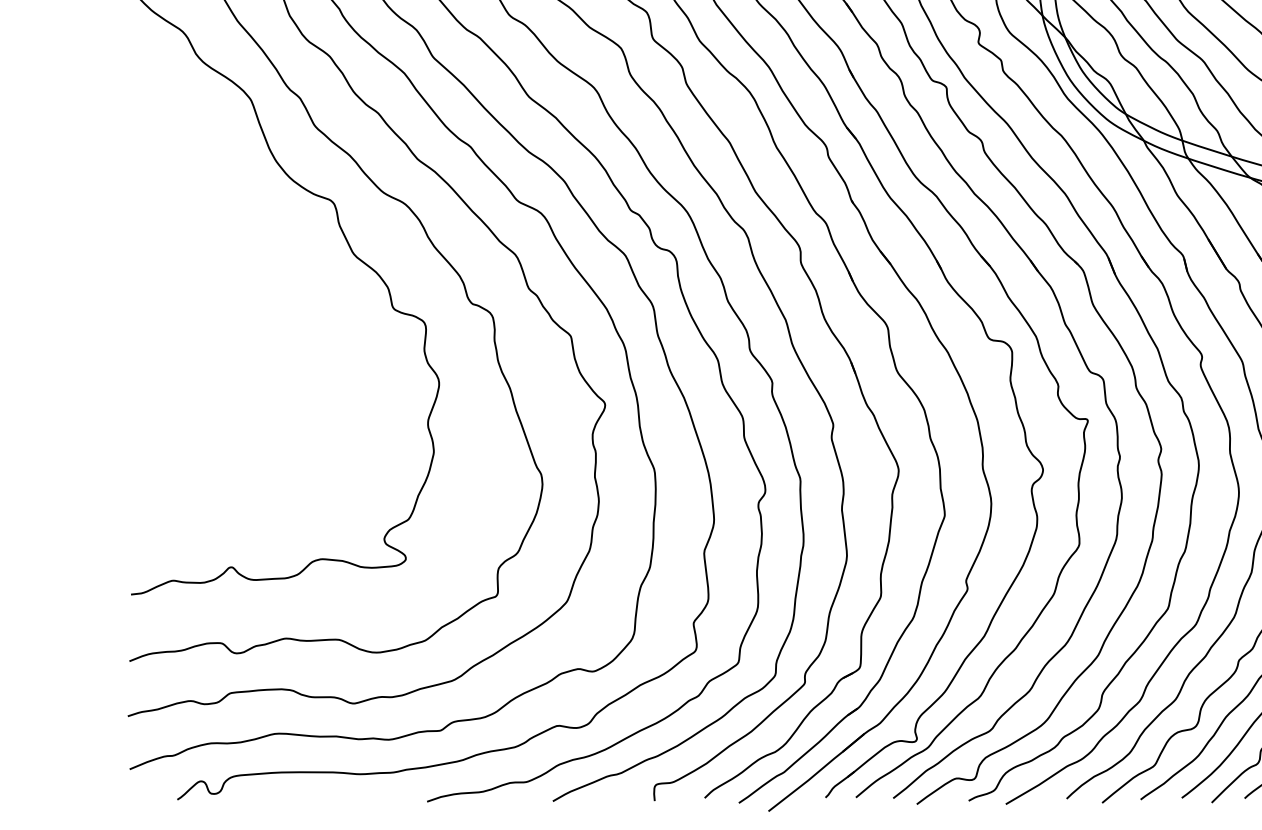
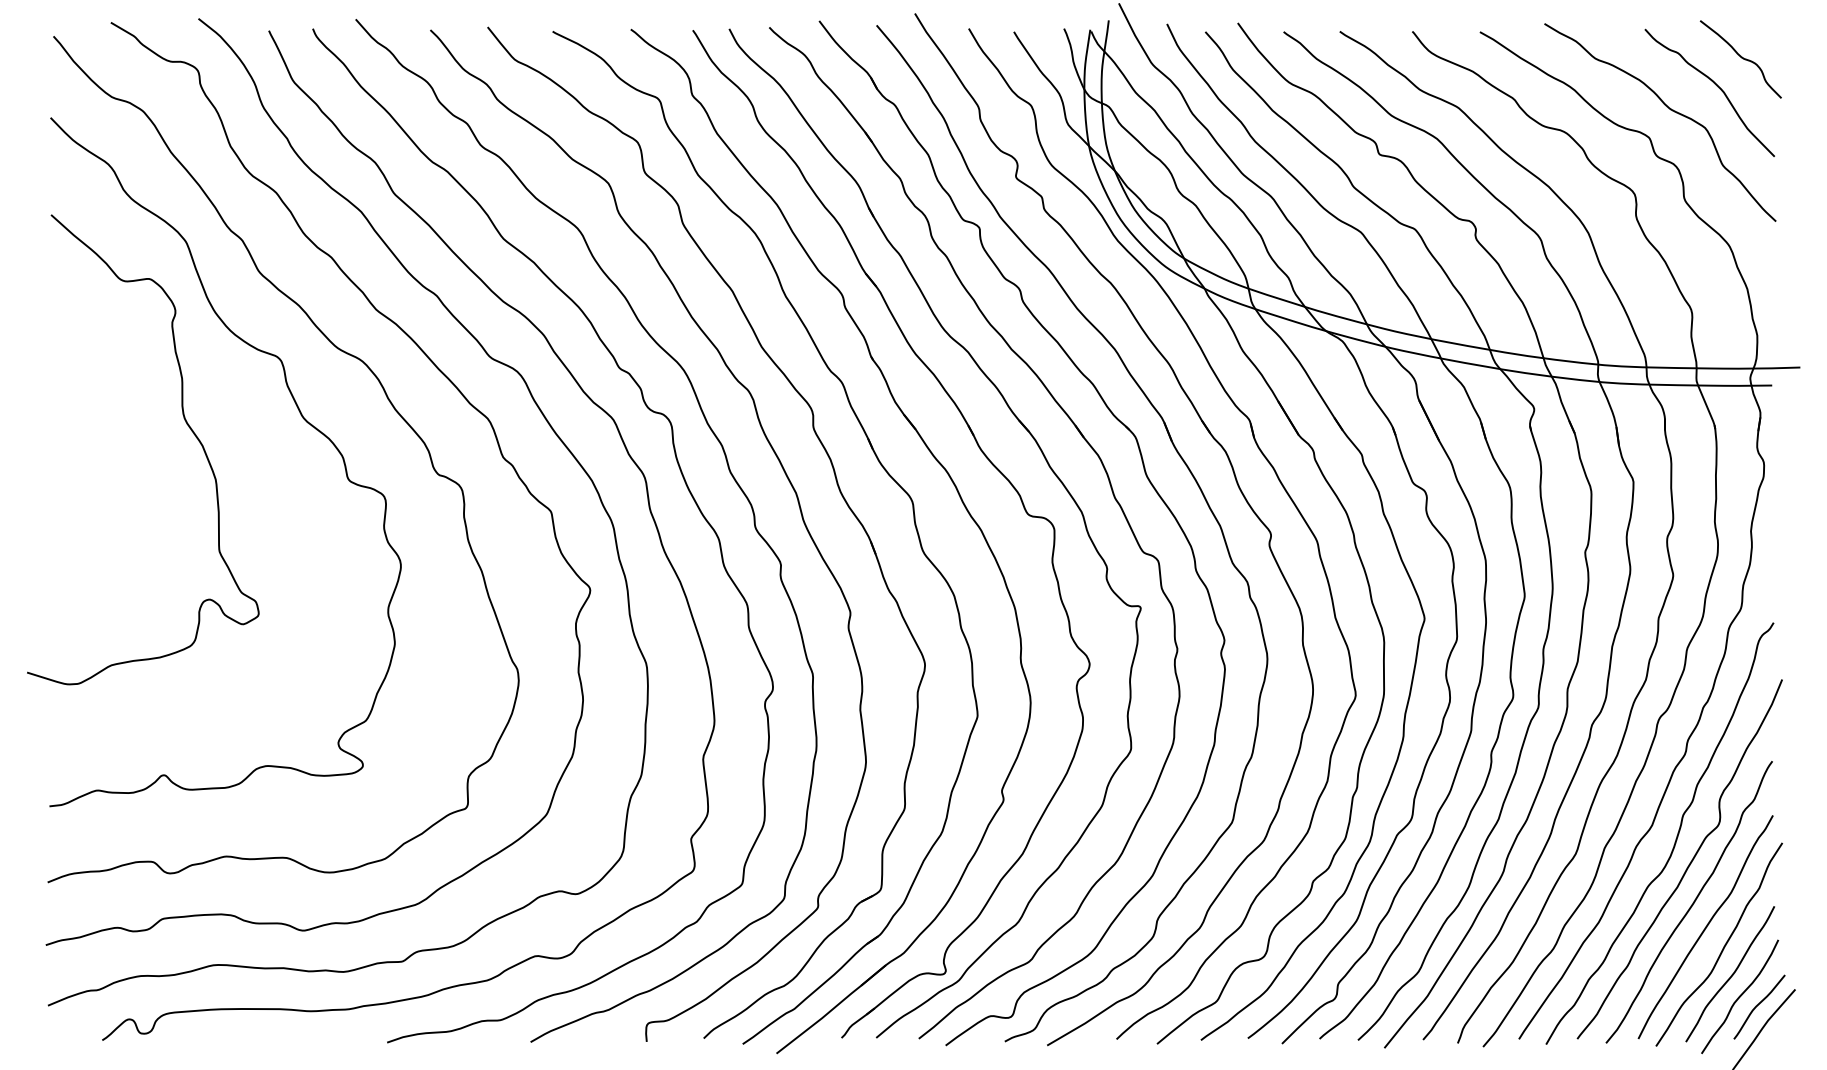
curve: (251, 259) -> (186, 424), added

